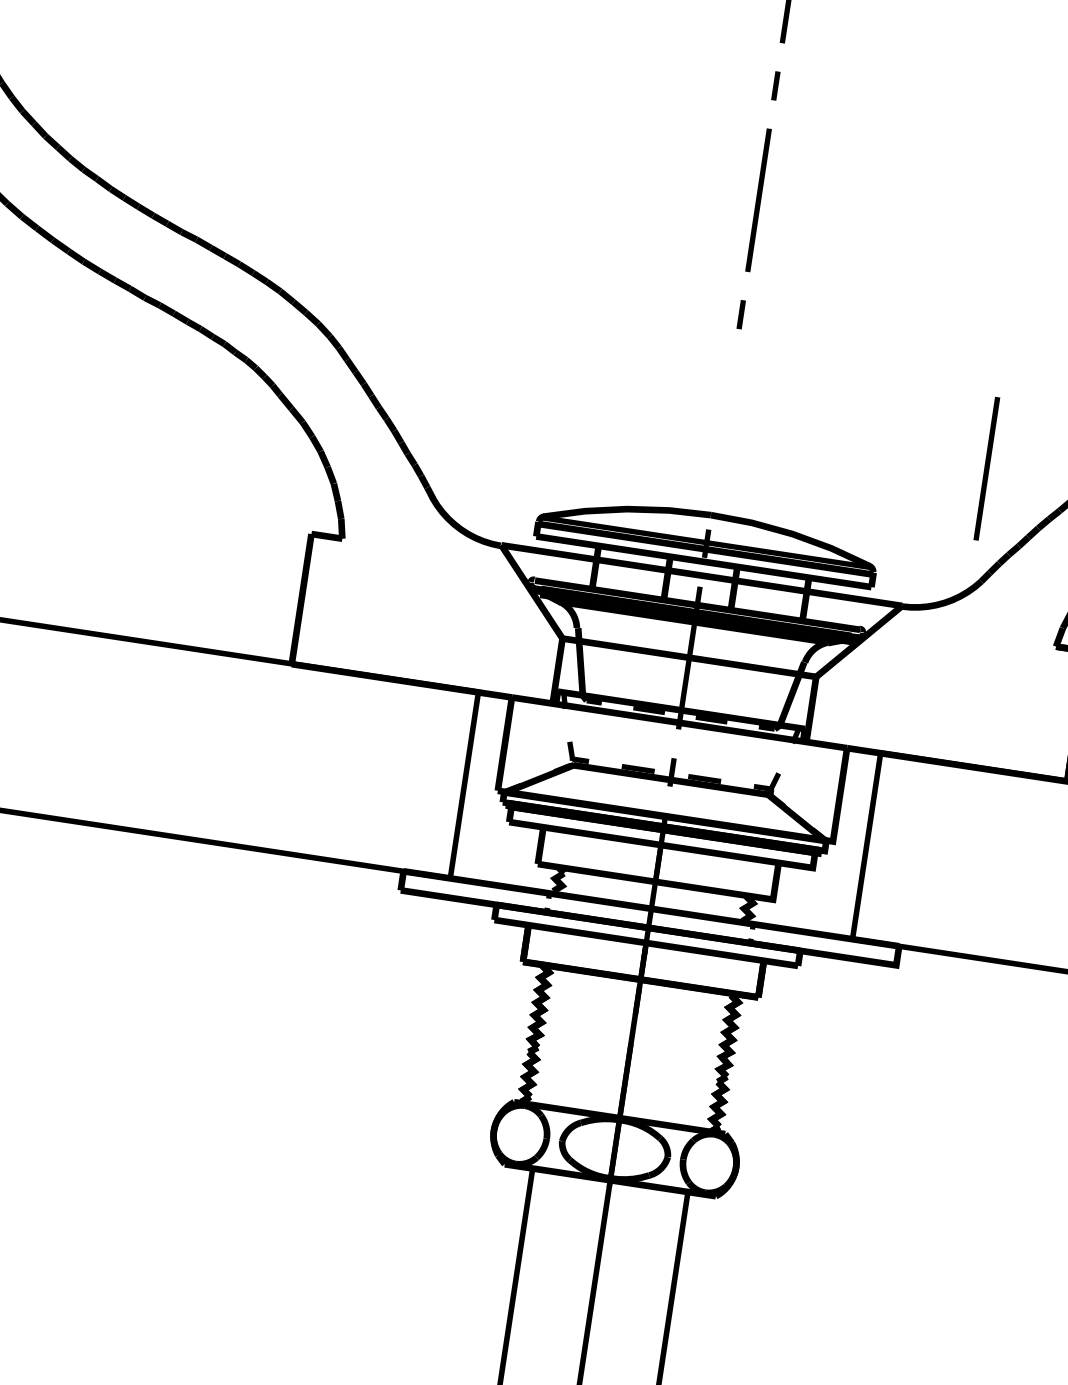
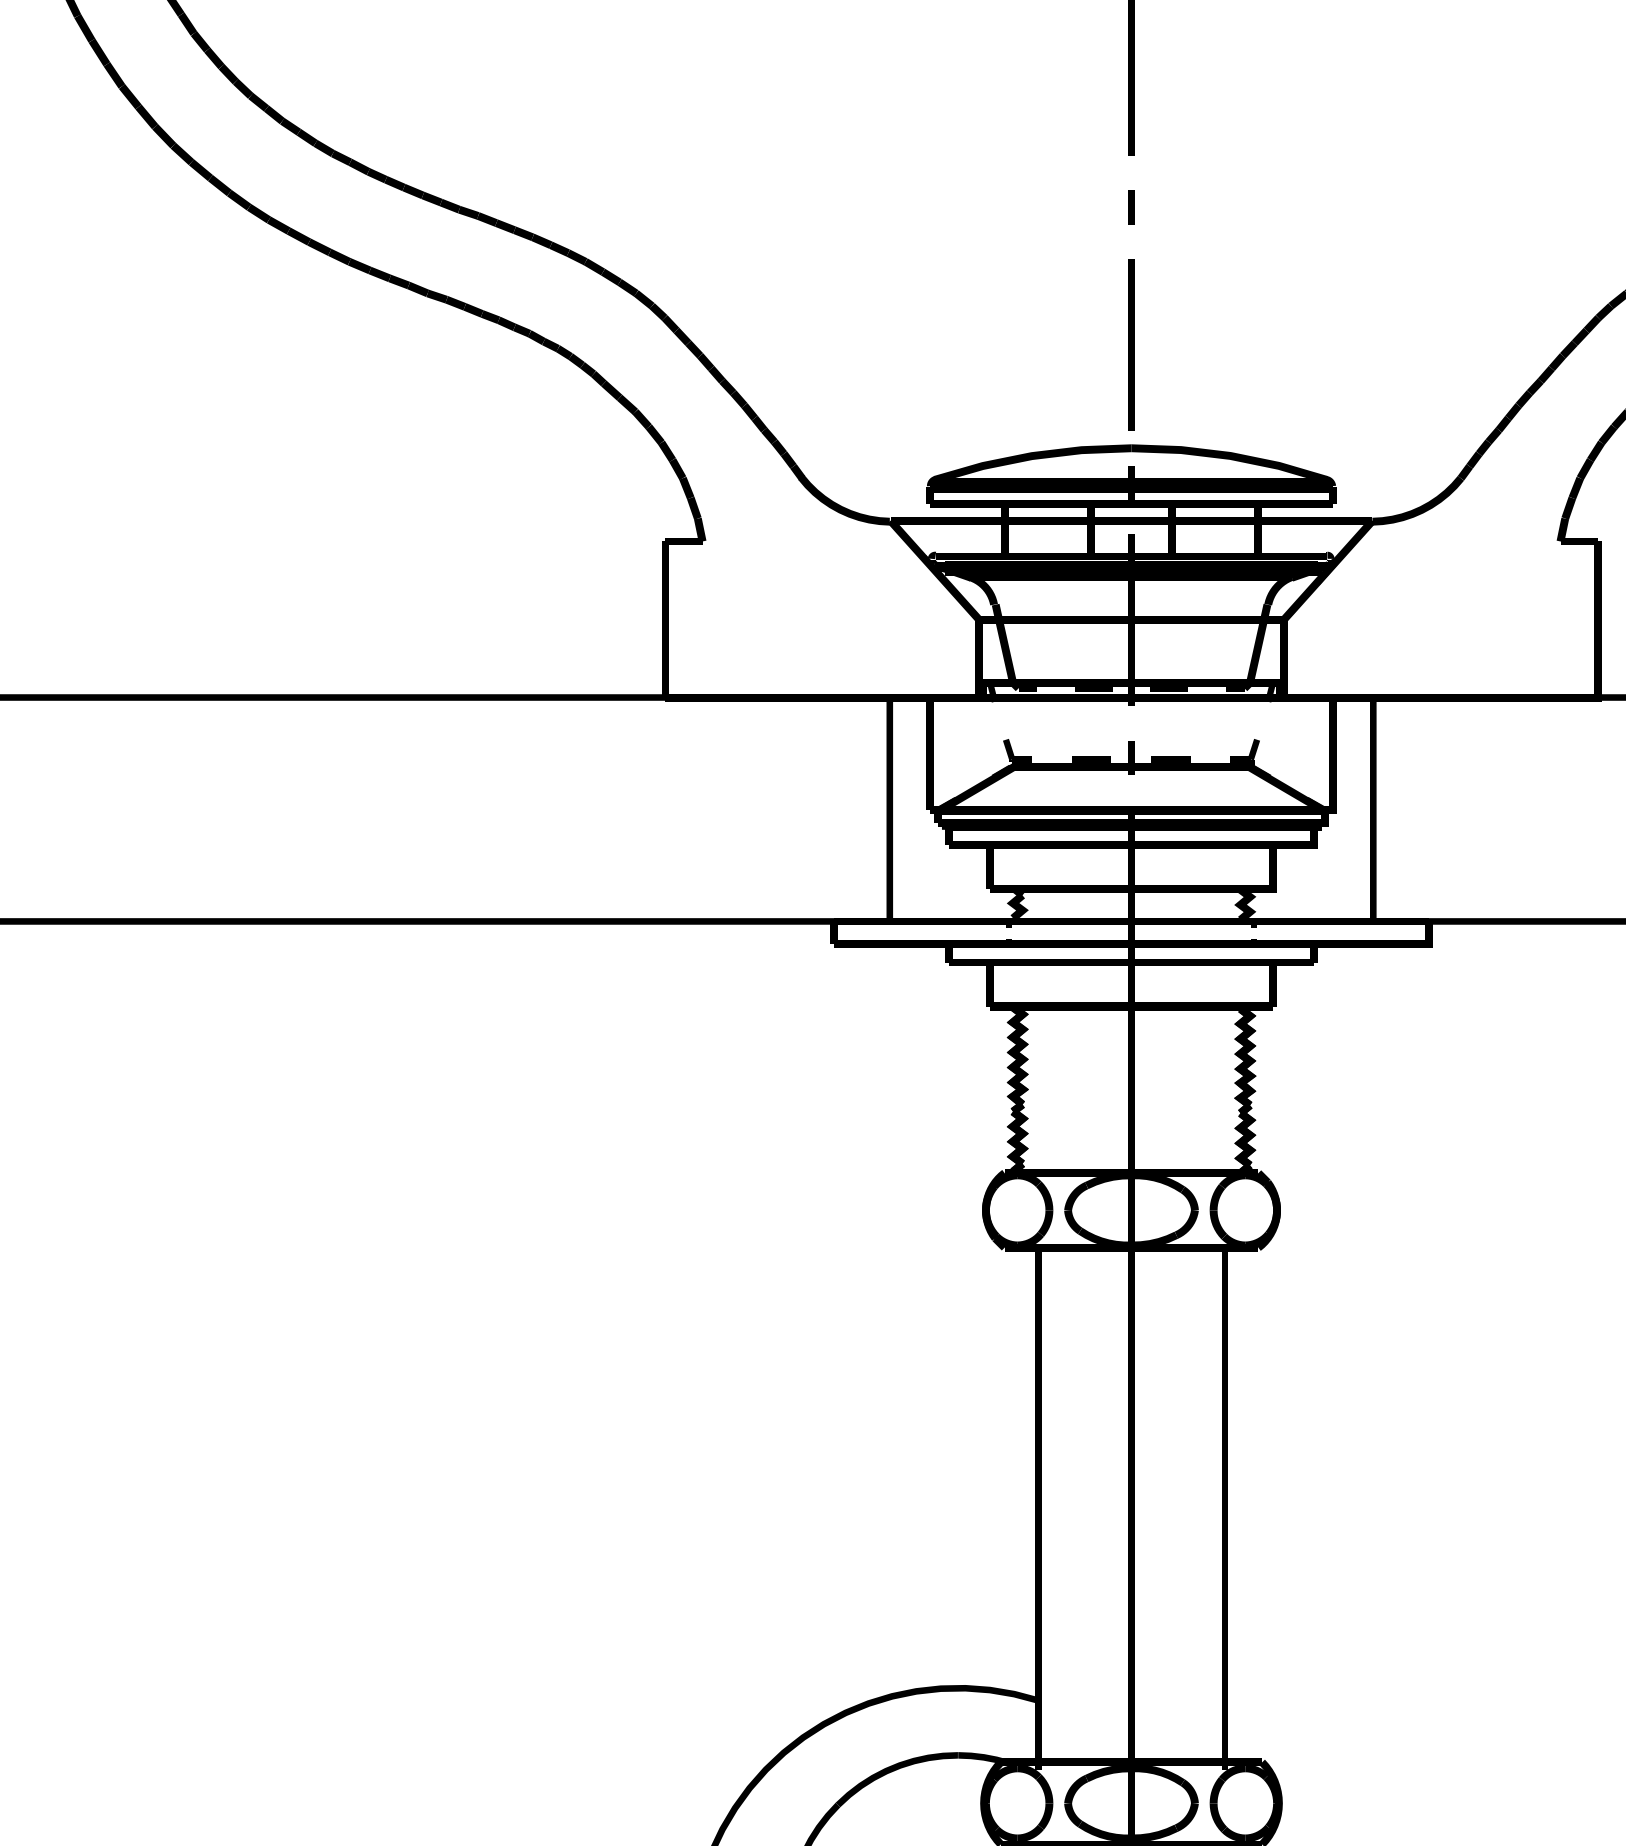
line: (986, 468) -> (1131, 344), moved

